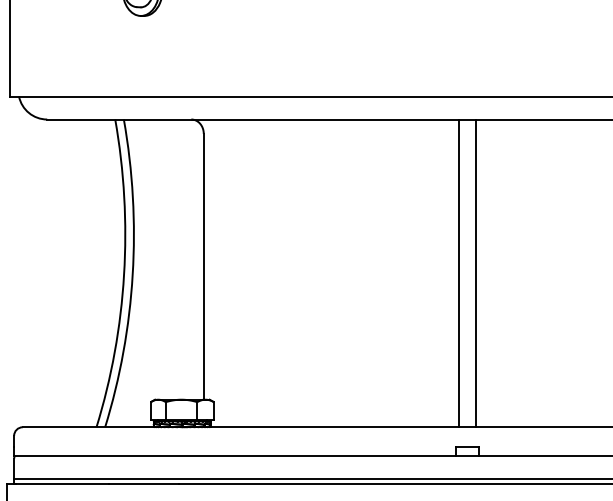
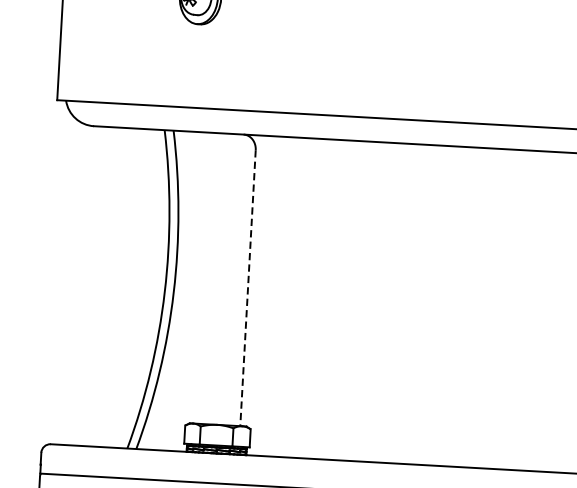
line: (203, 266) -> (247, 287), solid -> dashed
line: (458, 273) -> (512, 309), removed
line: (475, 273) -> (529, 310), removed

